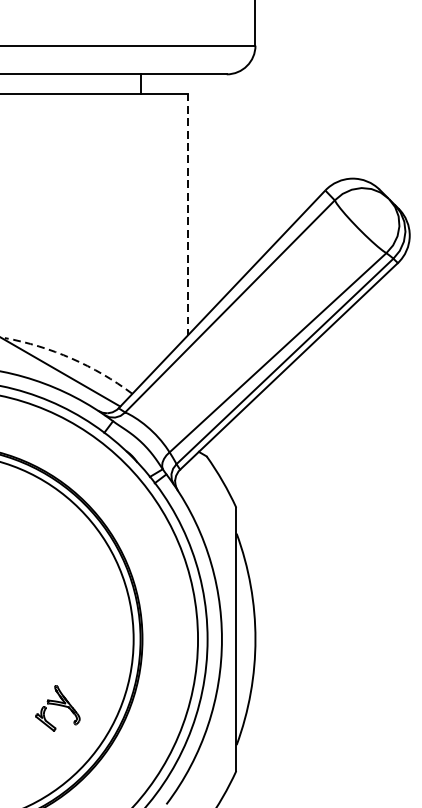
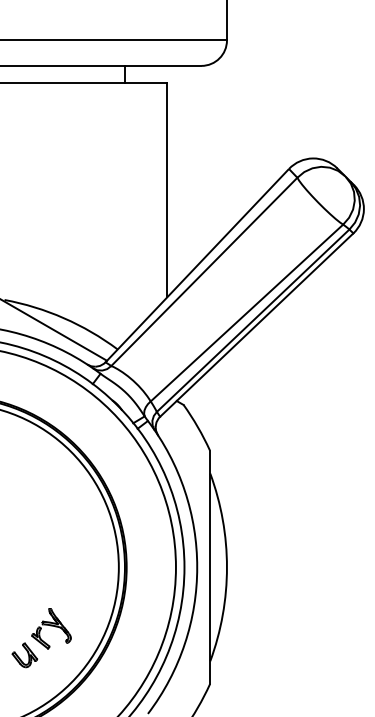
line: (188, 214) -> (167, 190), dashed -> solid
arc: (71, 358) -> (63, 318), dashed -> solid
part: (27, 738) -> (24, 655), added

